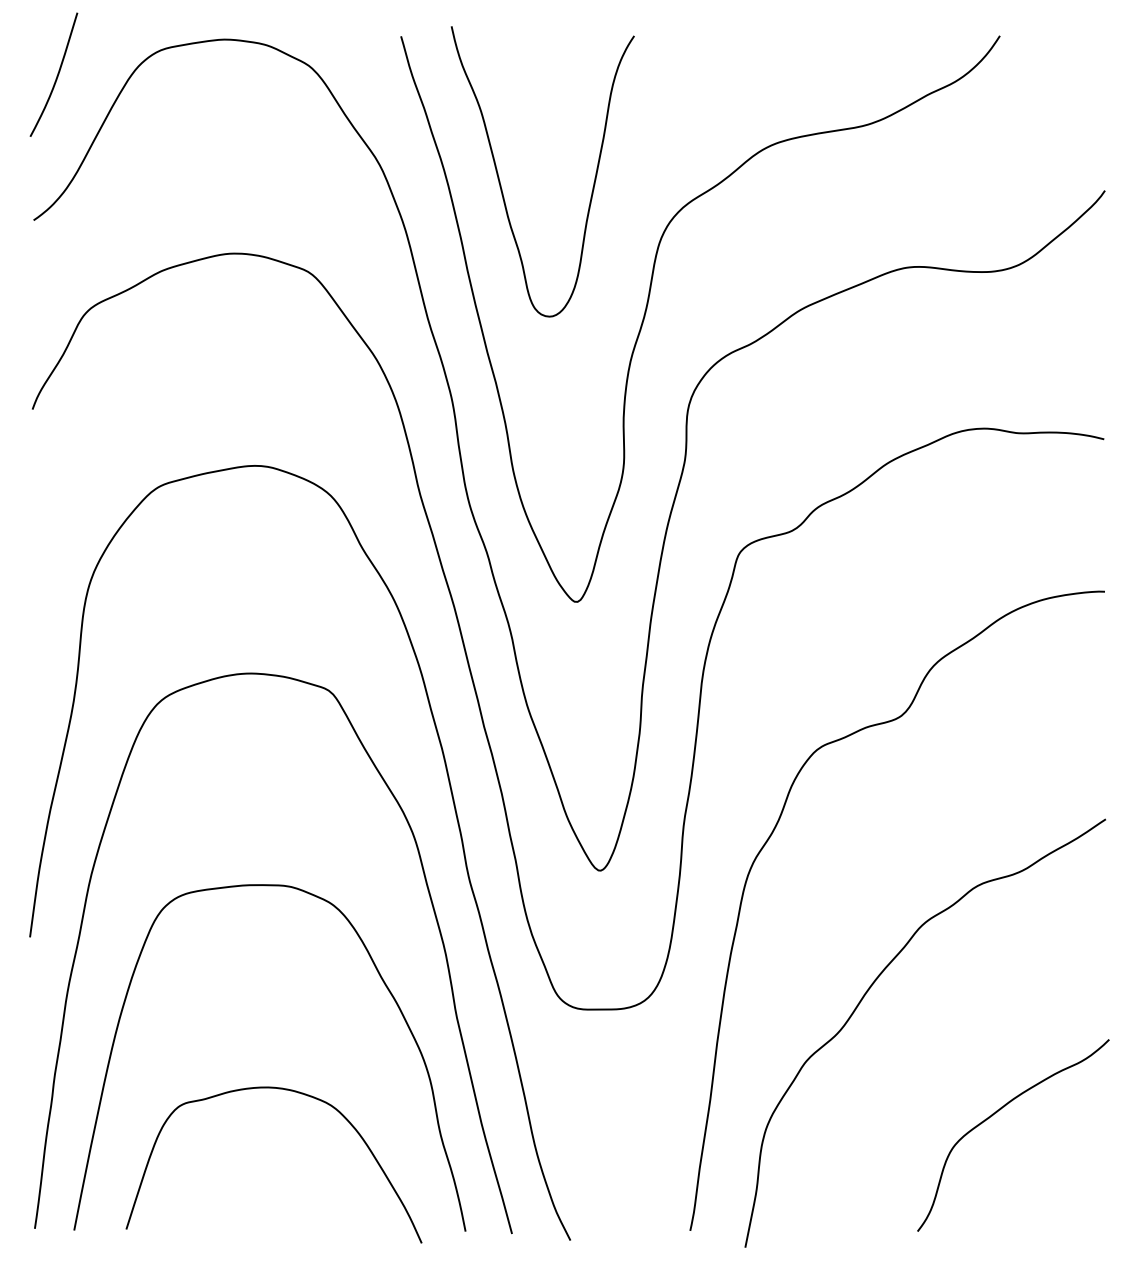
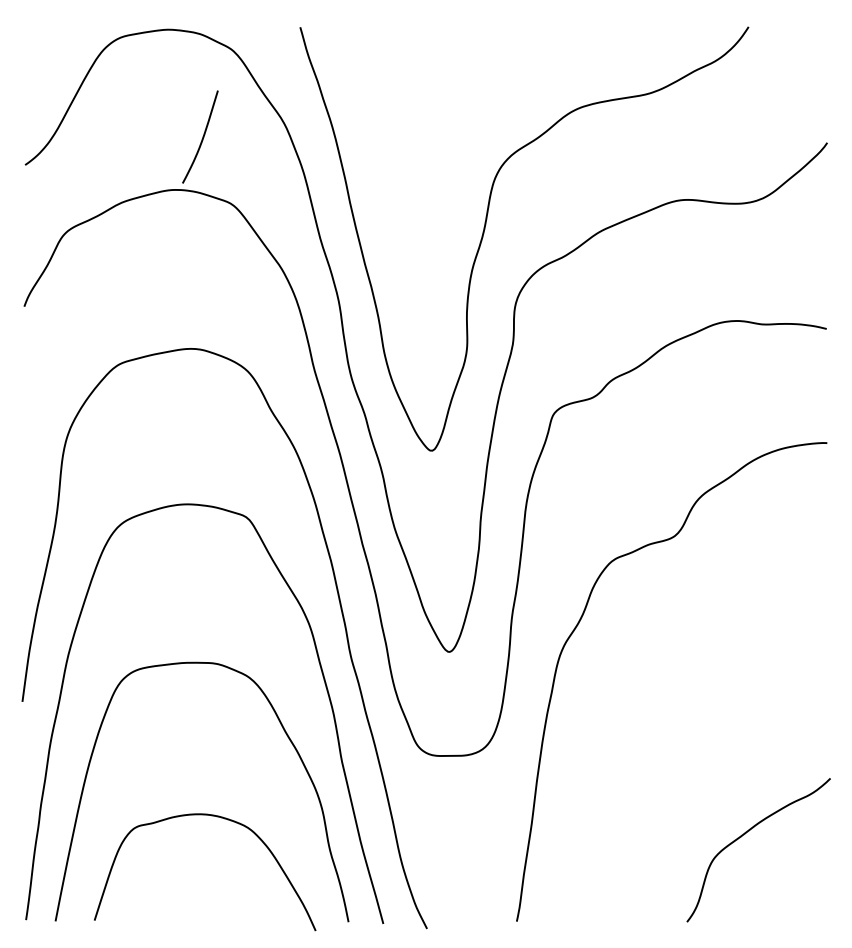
curve: (56, 74) -> (202, 136), moved
curve: (501, 183) -> (375, 137), removed
curve: (870, 990) -> (651, 741), removed

